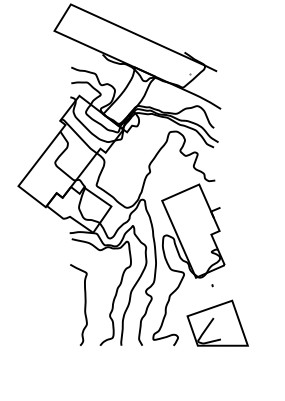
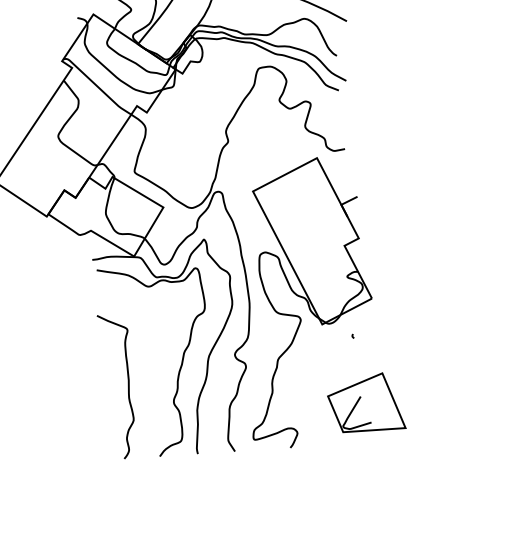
part: (217, 322) -> (365, 401), size x0.7

